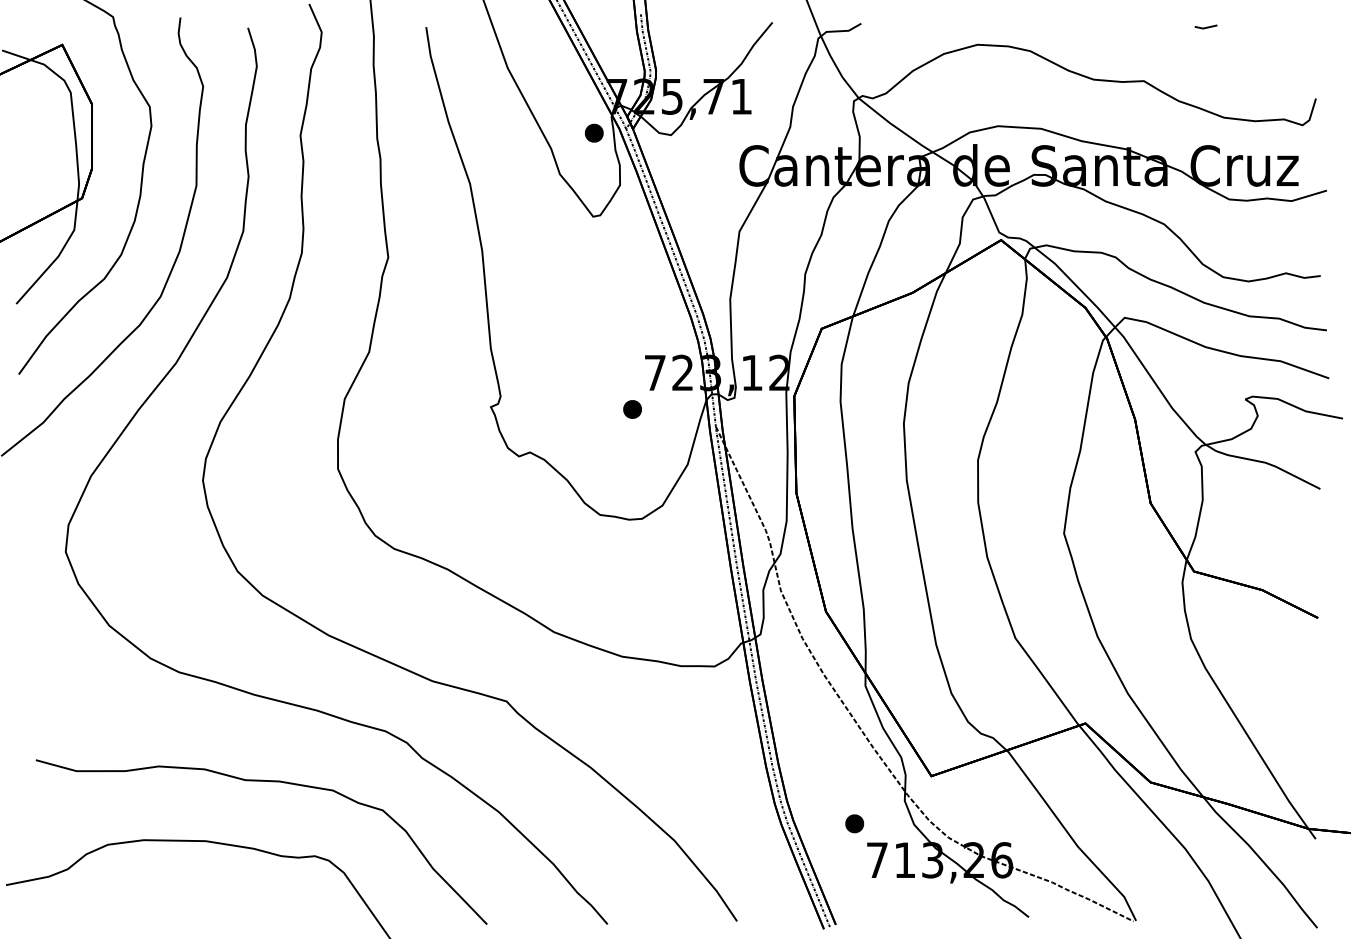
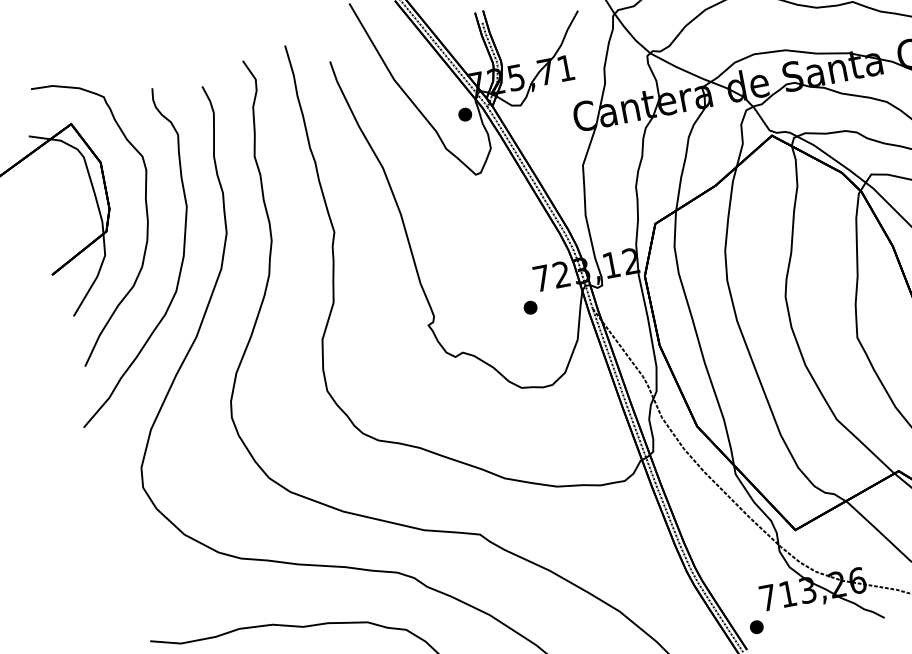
part: (854, 823) -> (756, 627), moved

